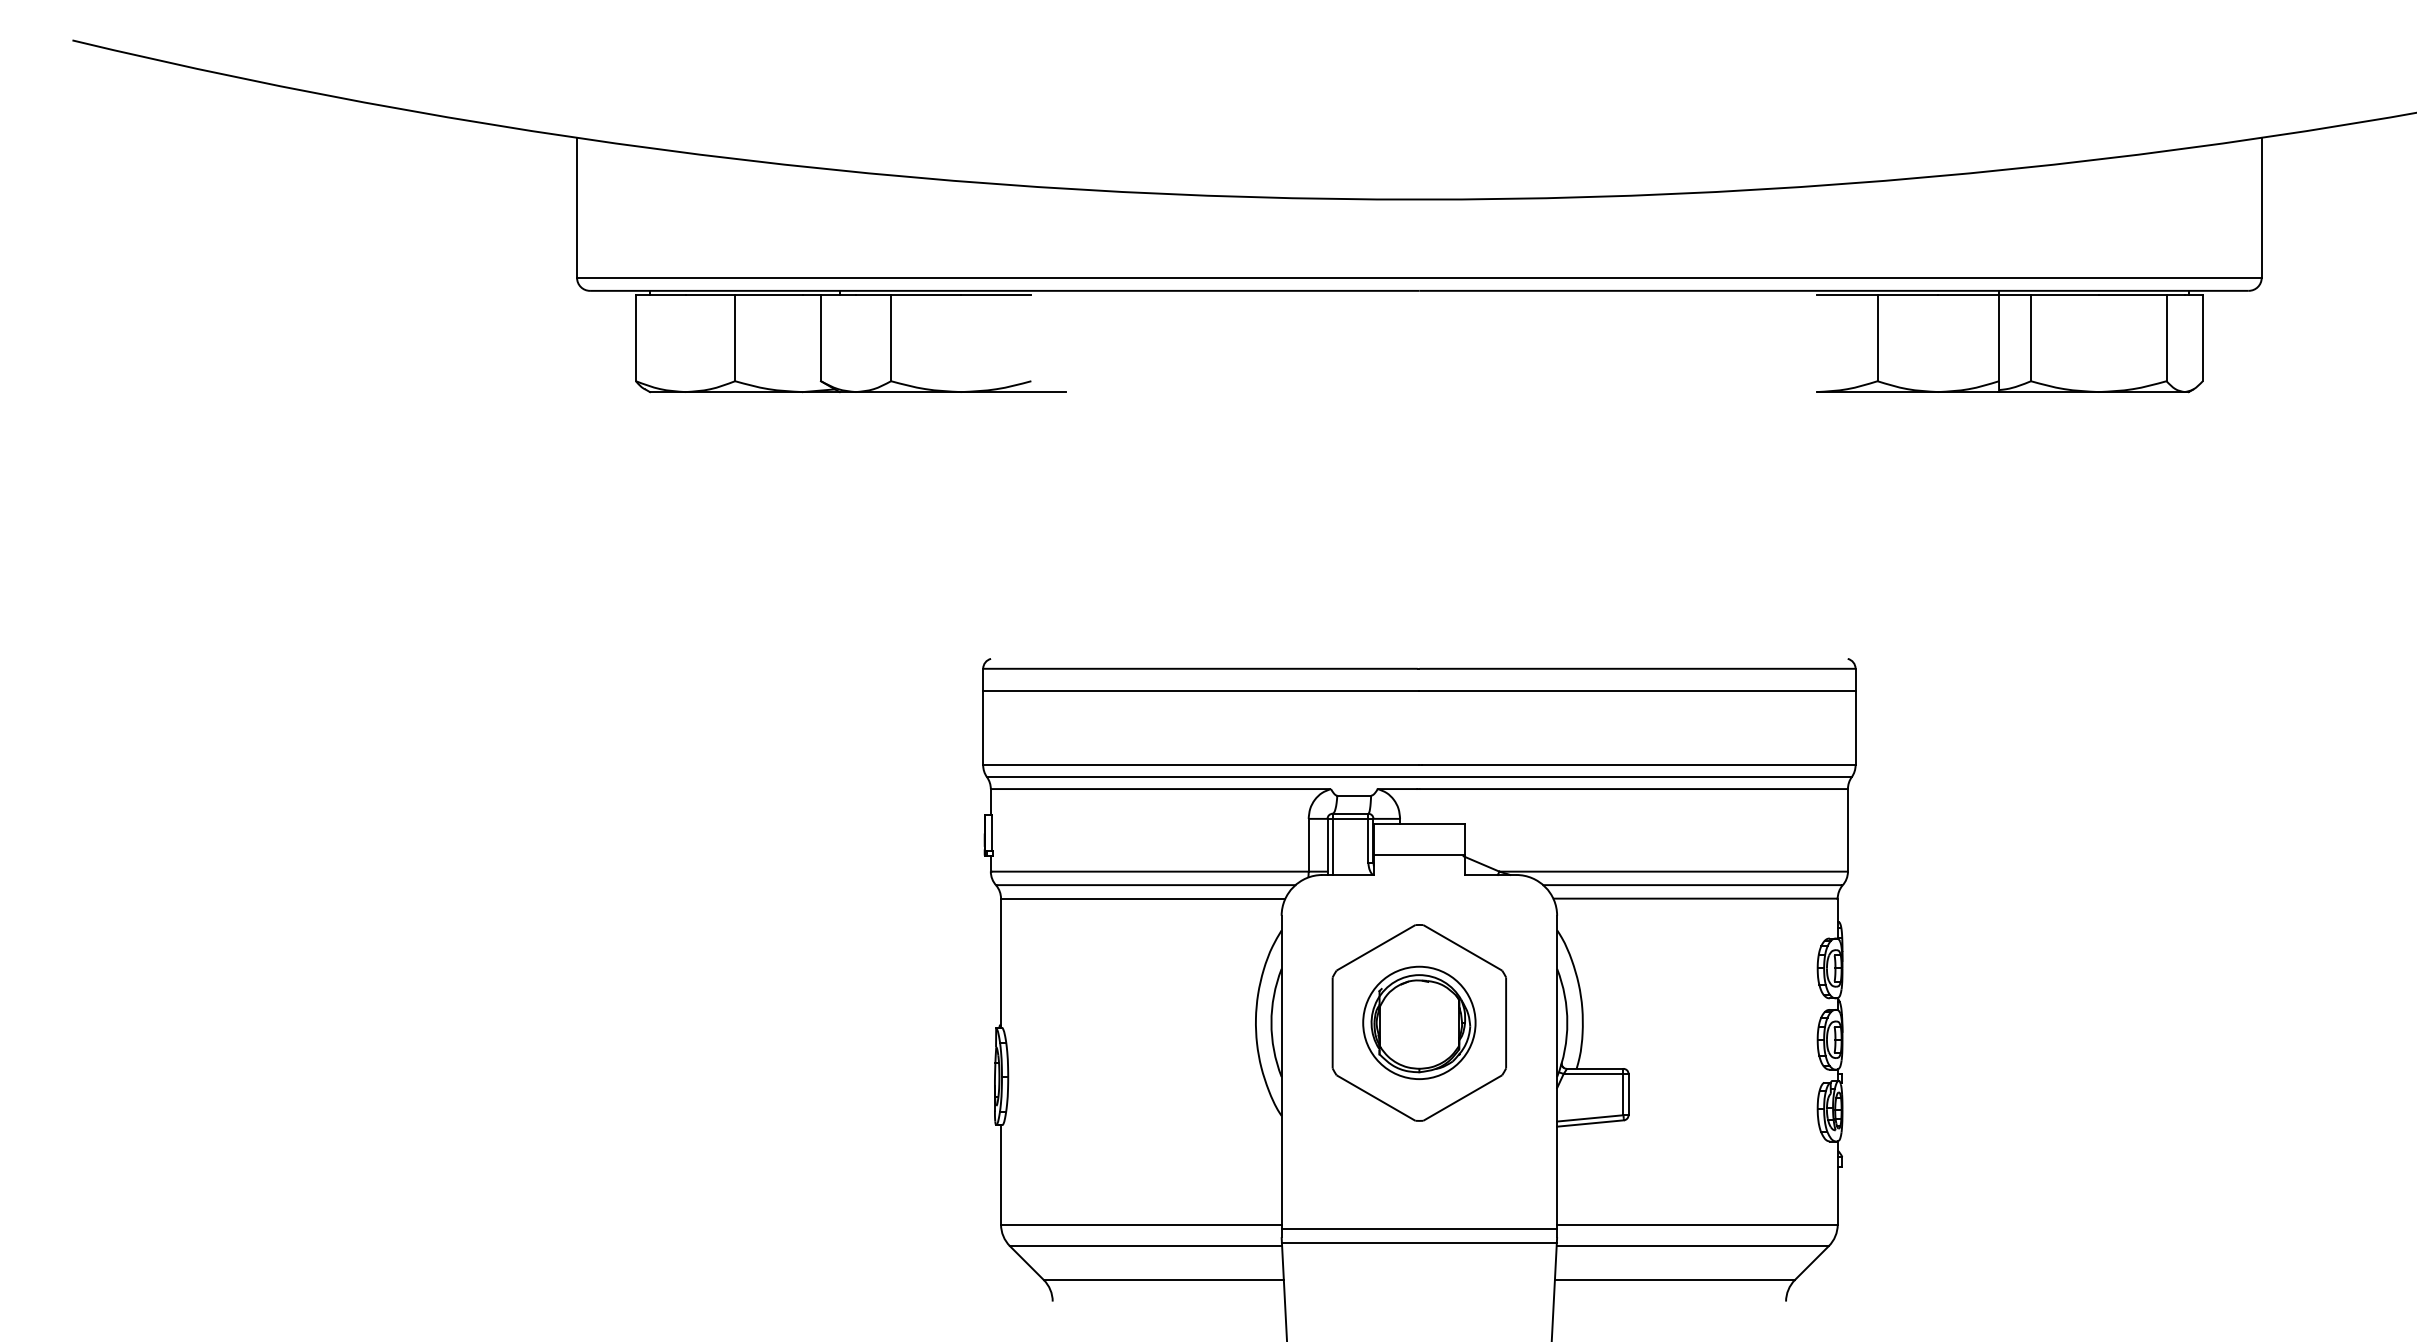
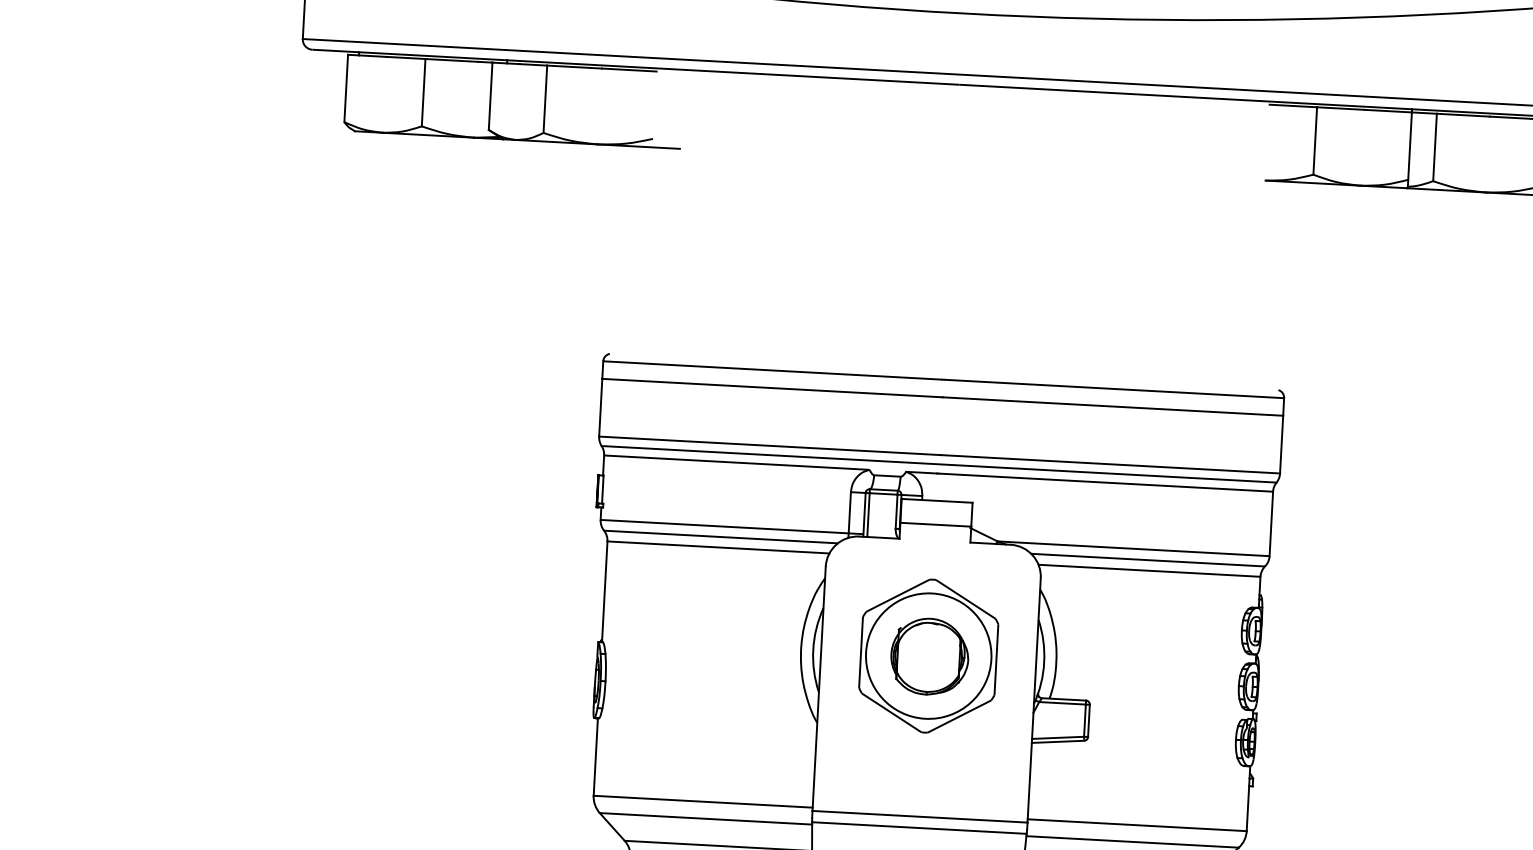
circle: (1419, 1022) -> (928, 655), size x1.43

